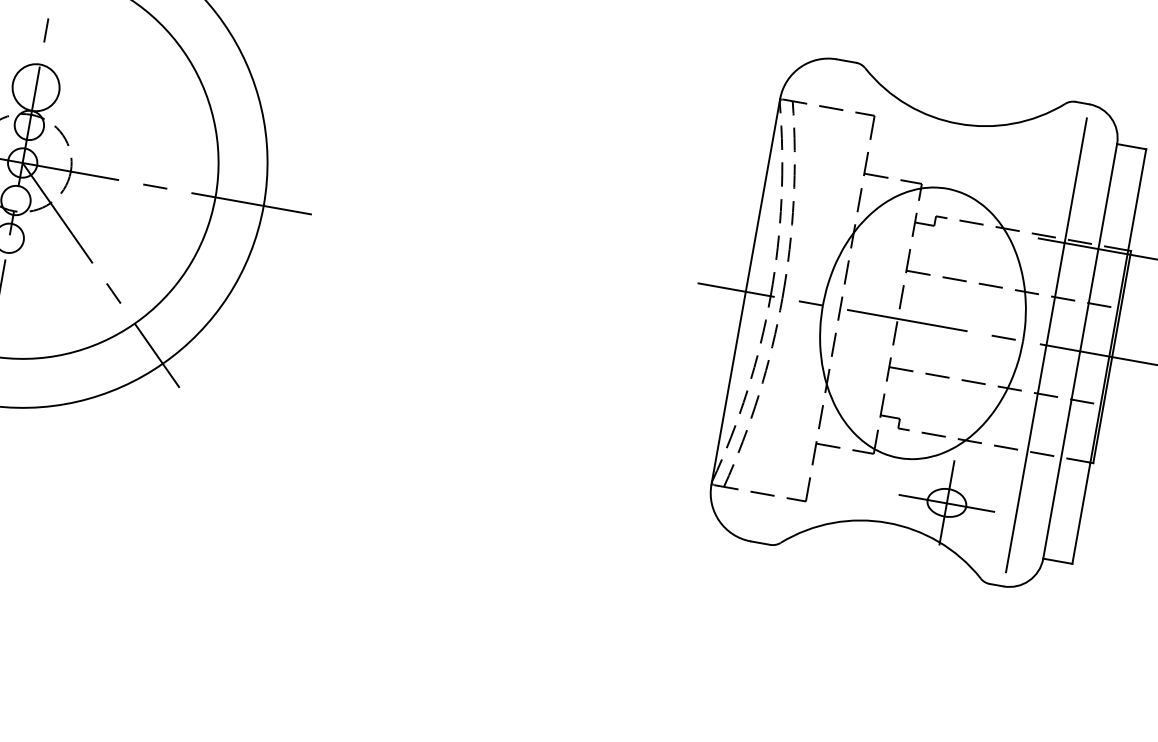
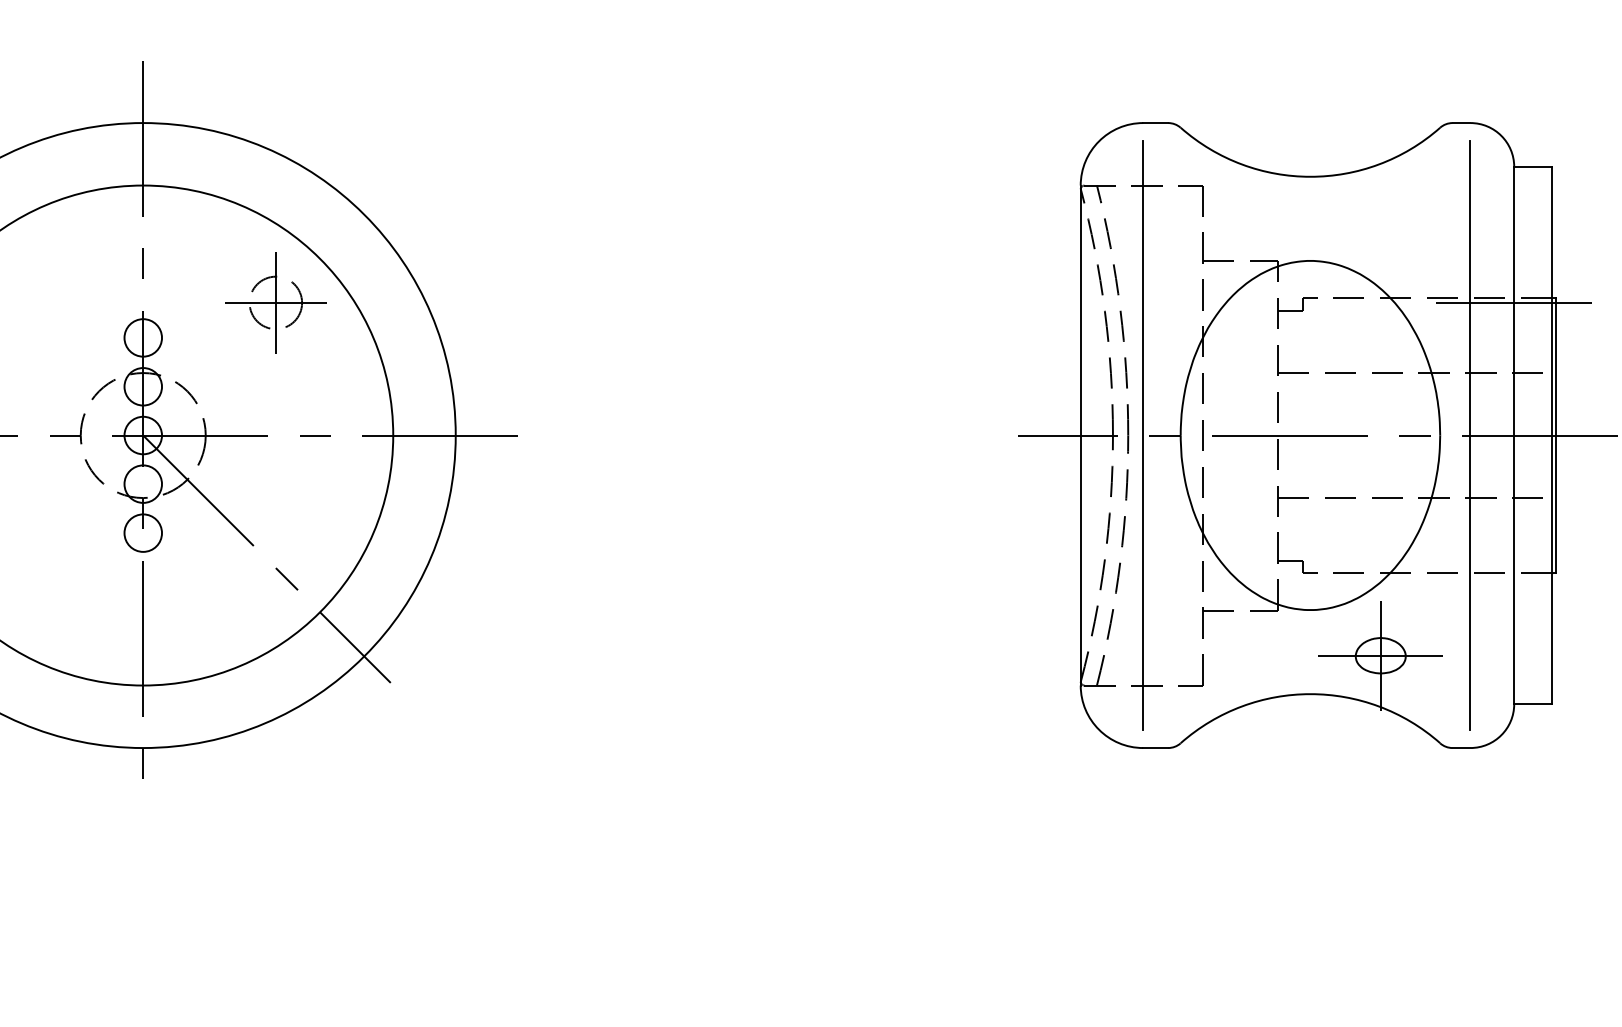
part: (142, 78) -> (275, 302), added
circle: (36, 87) -> (143, 337), size x0.62
line: (794, 300) -> (1143, 435), added

